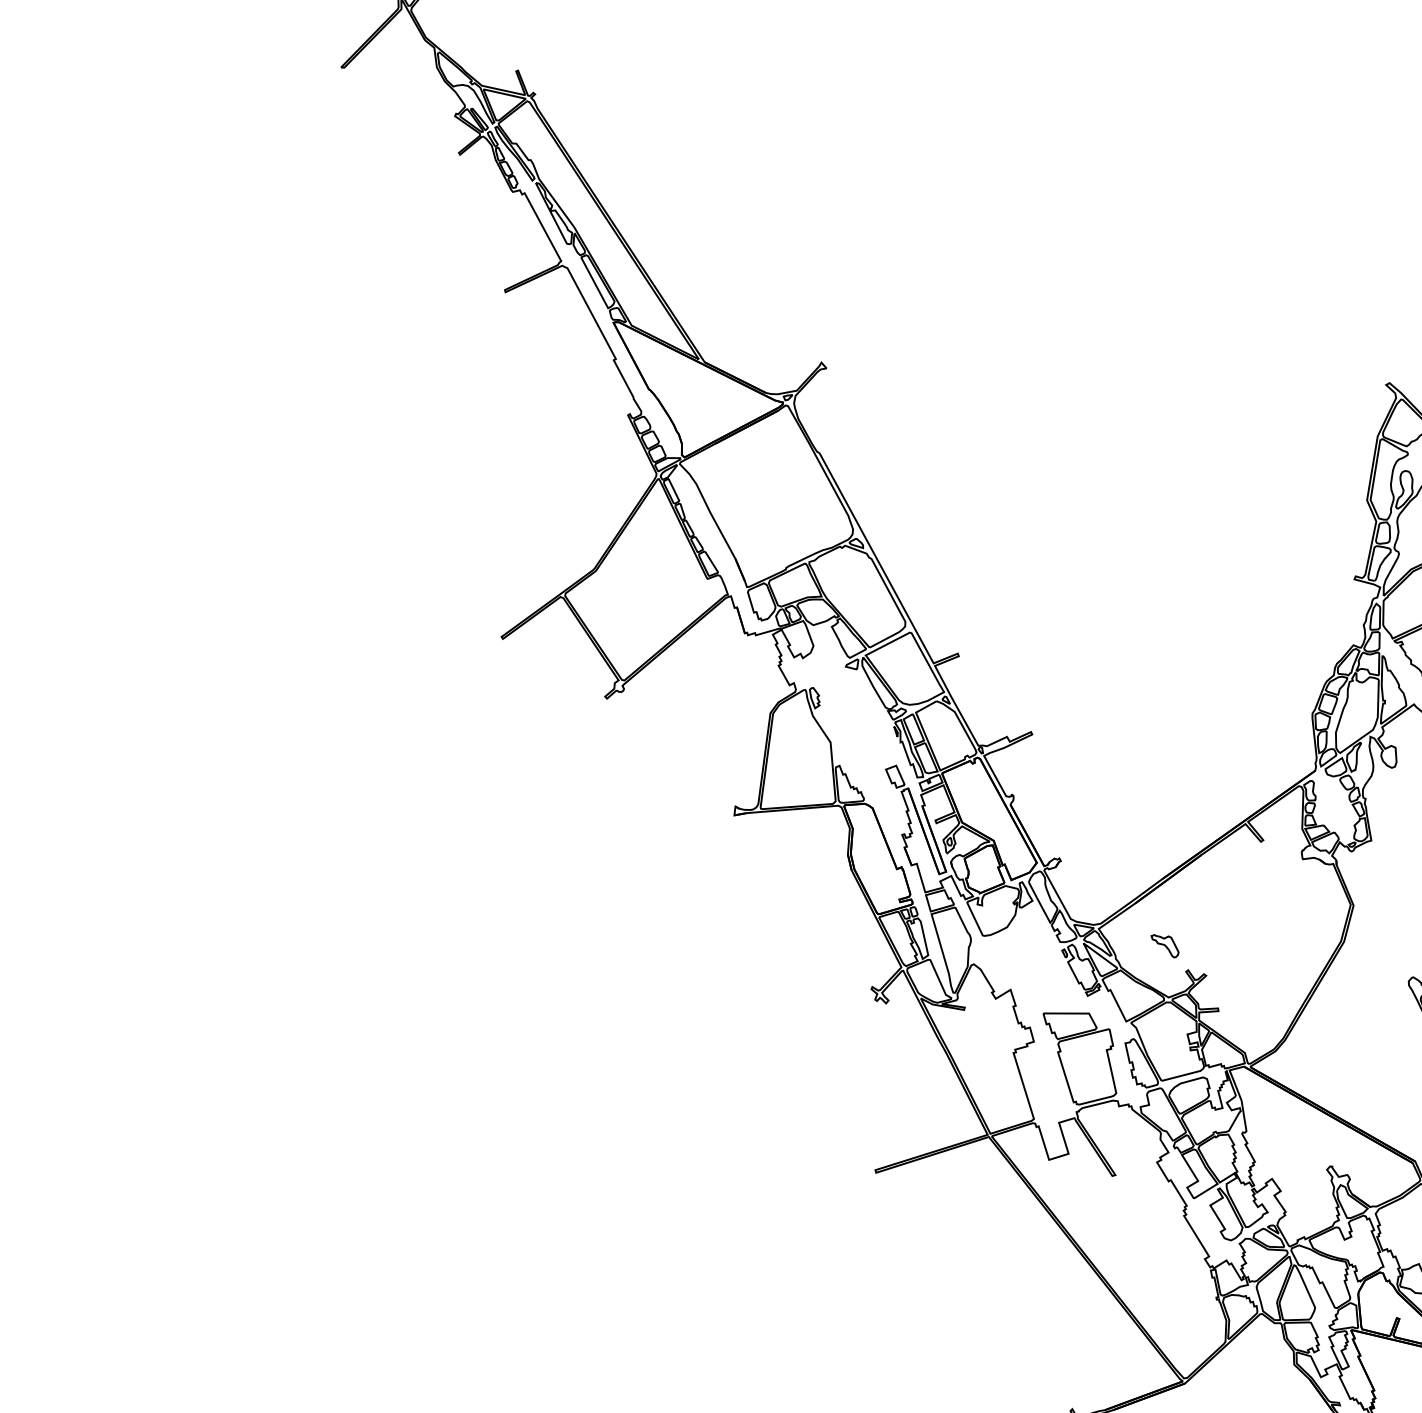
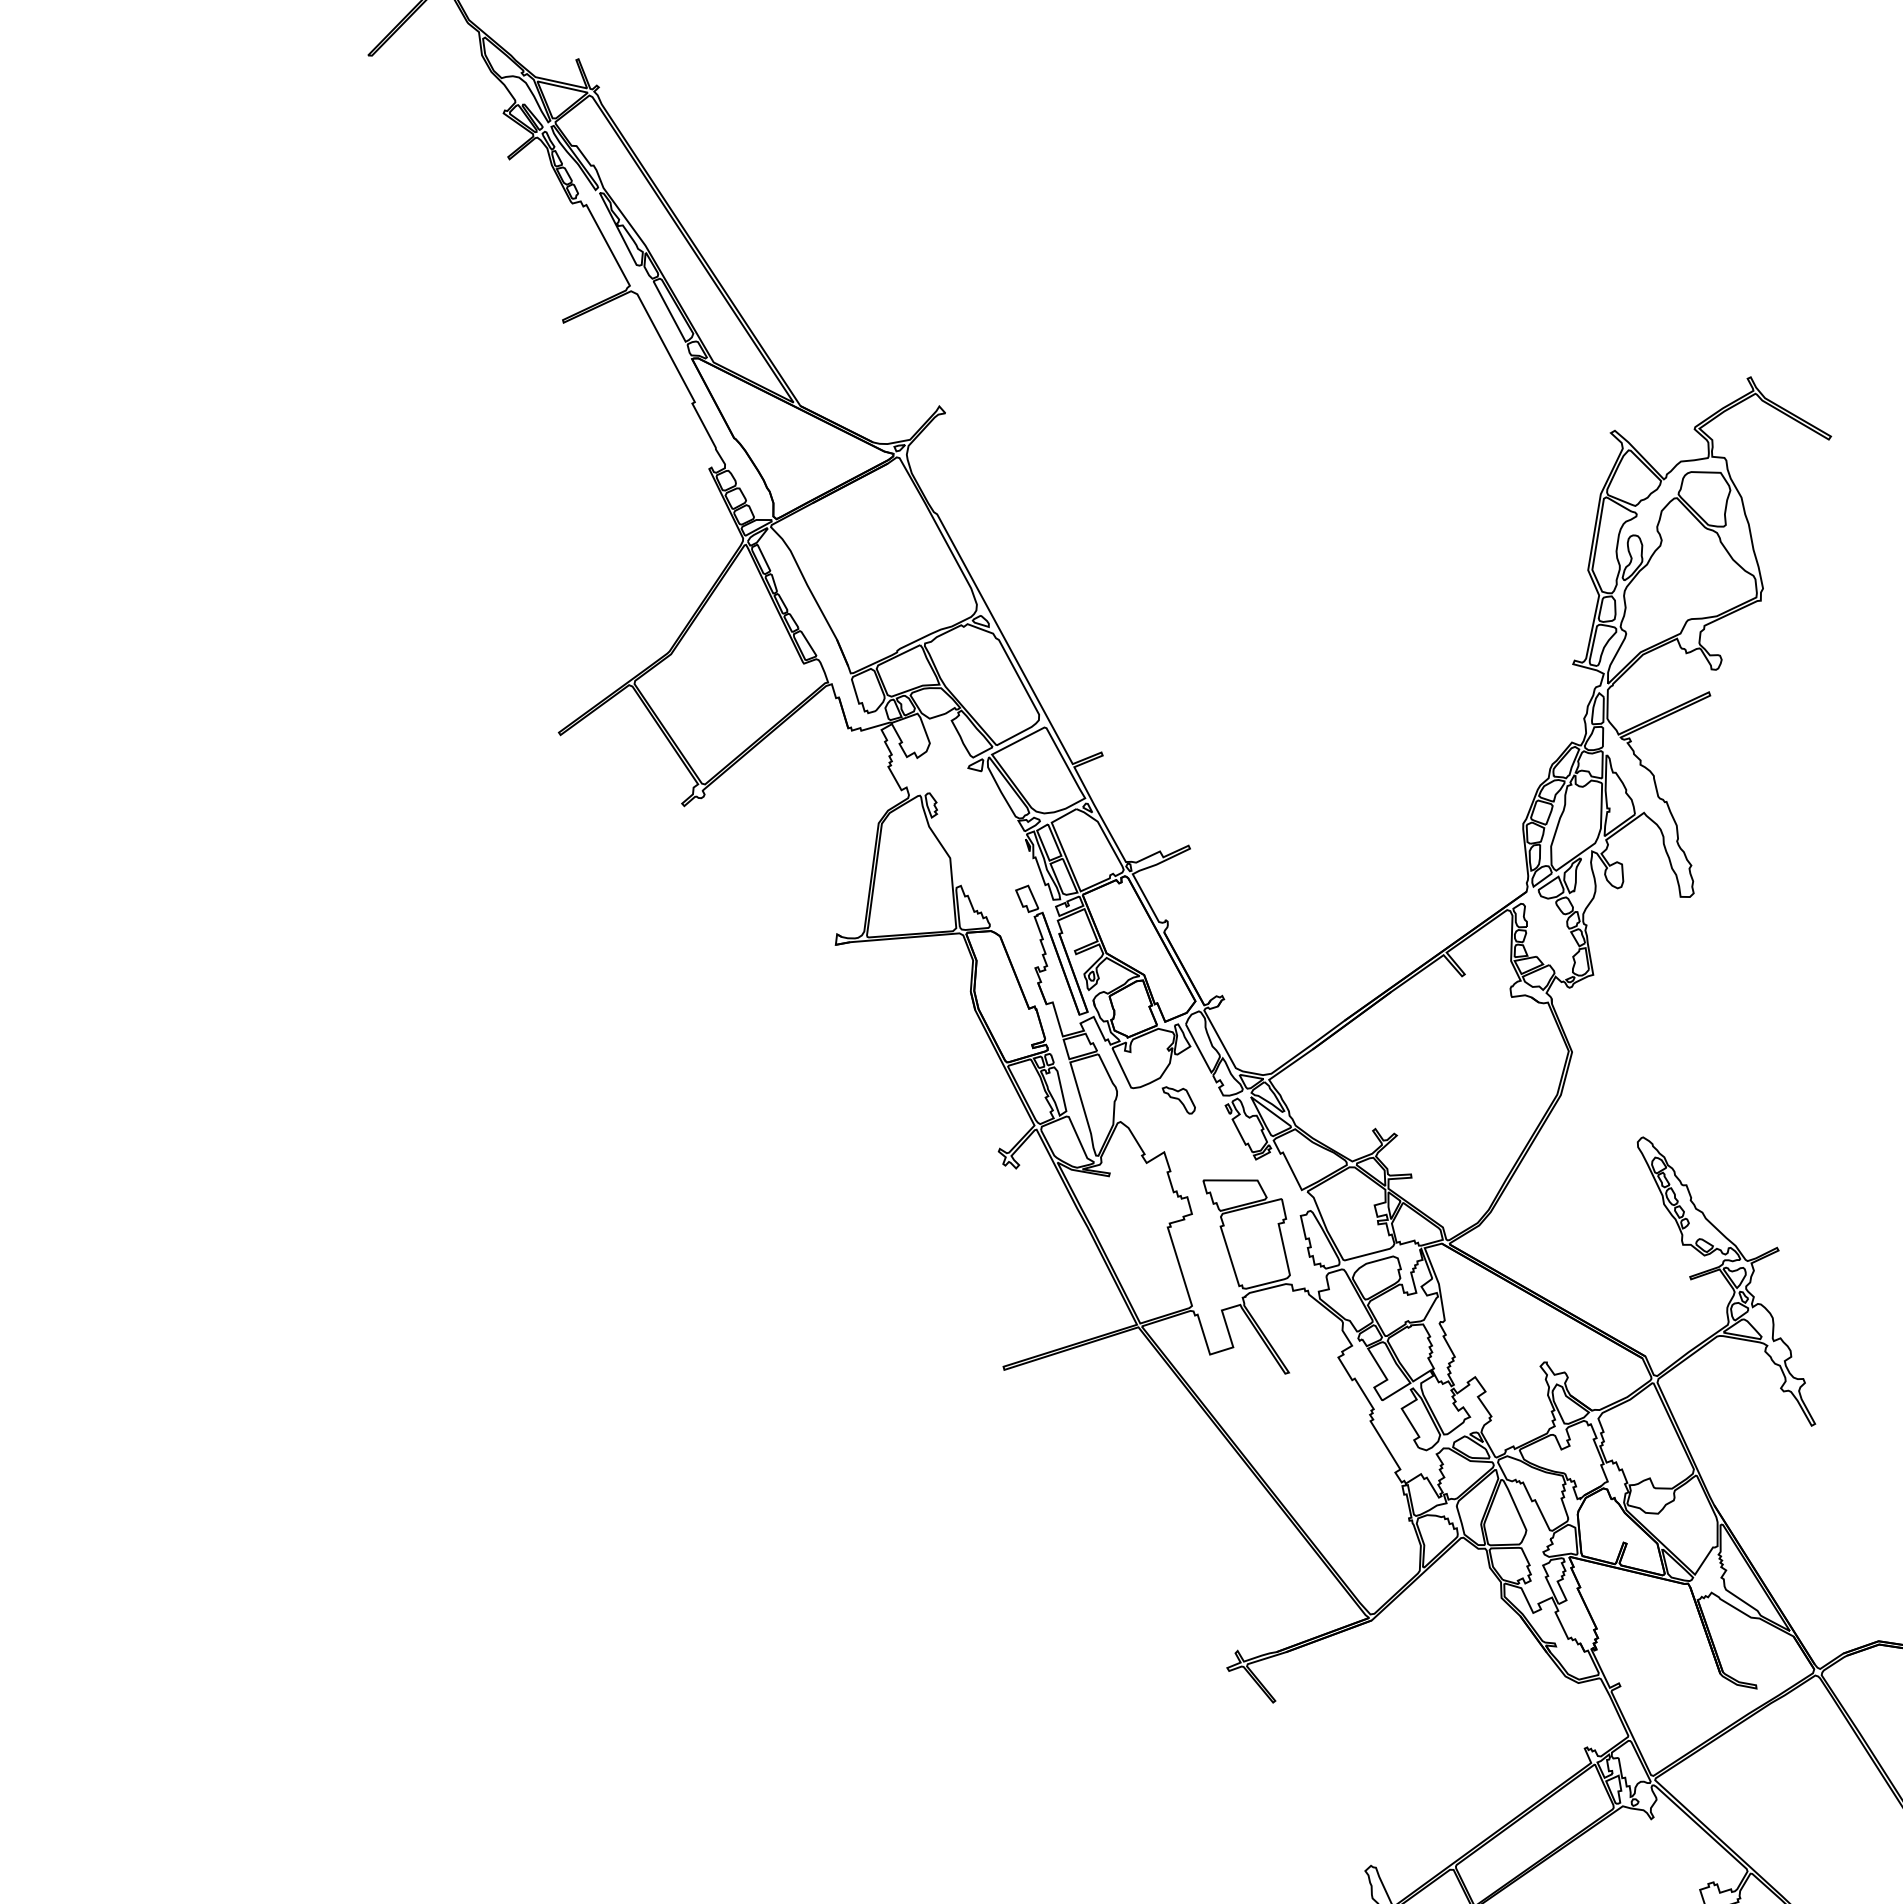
part: (1164, 946) -> (1178, 1100), moved

